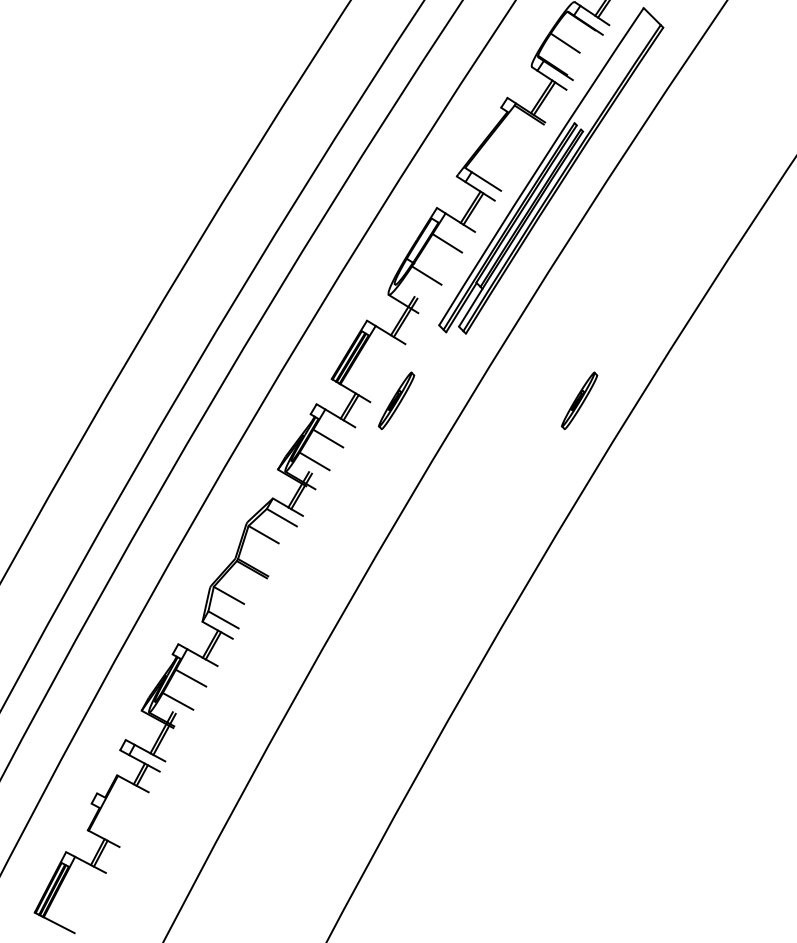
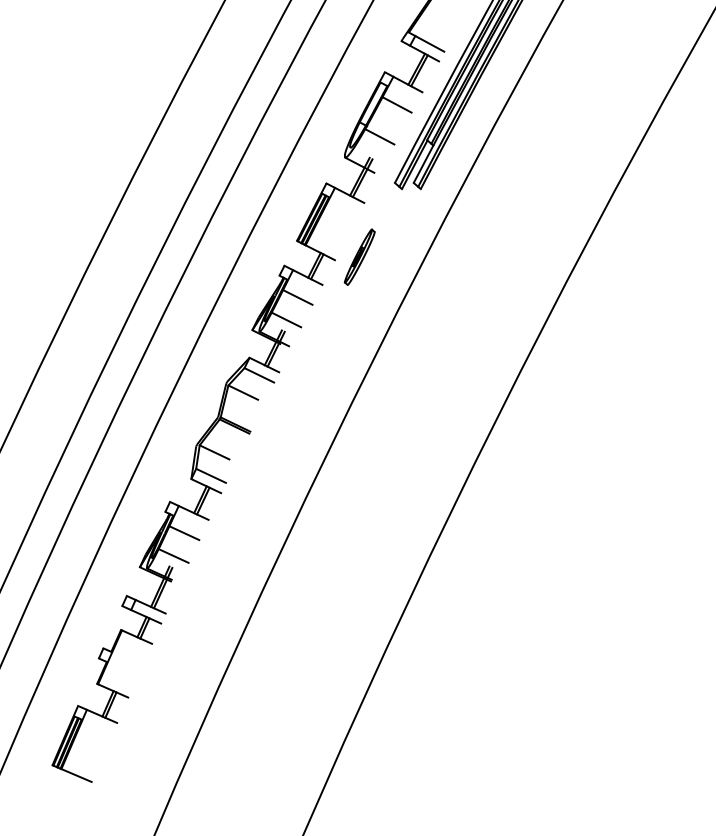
part: (579, 400) -> (532, 244), removed

